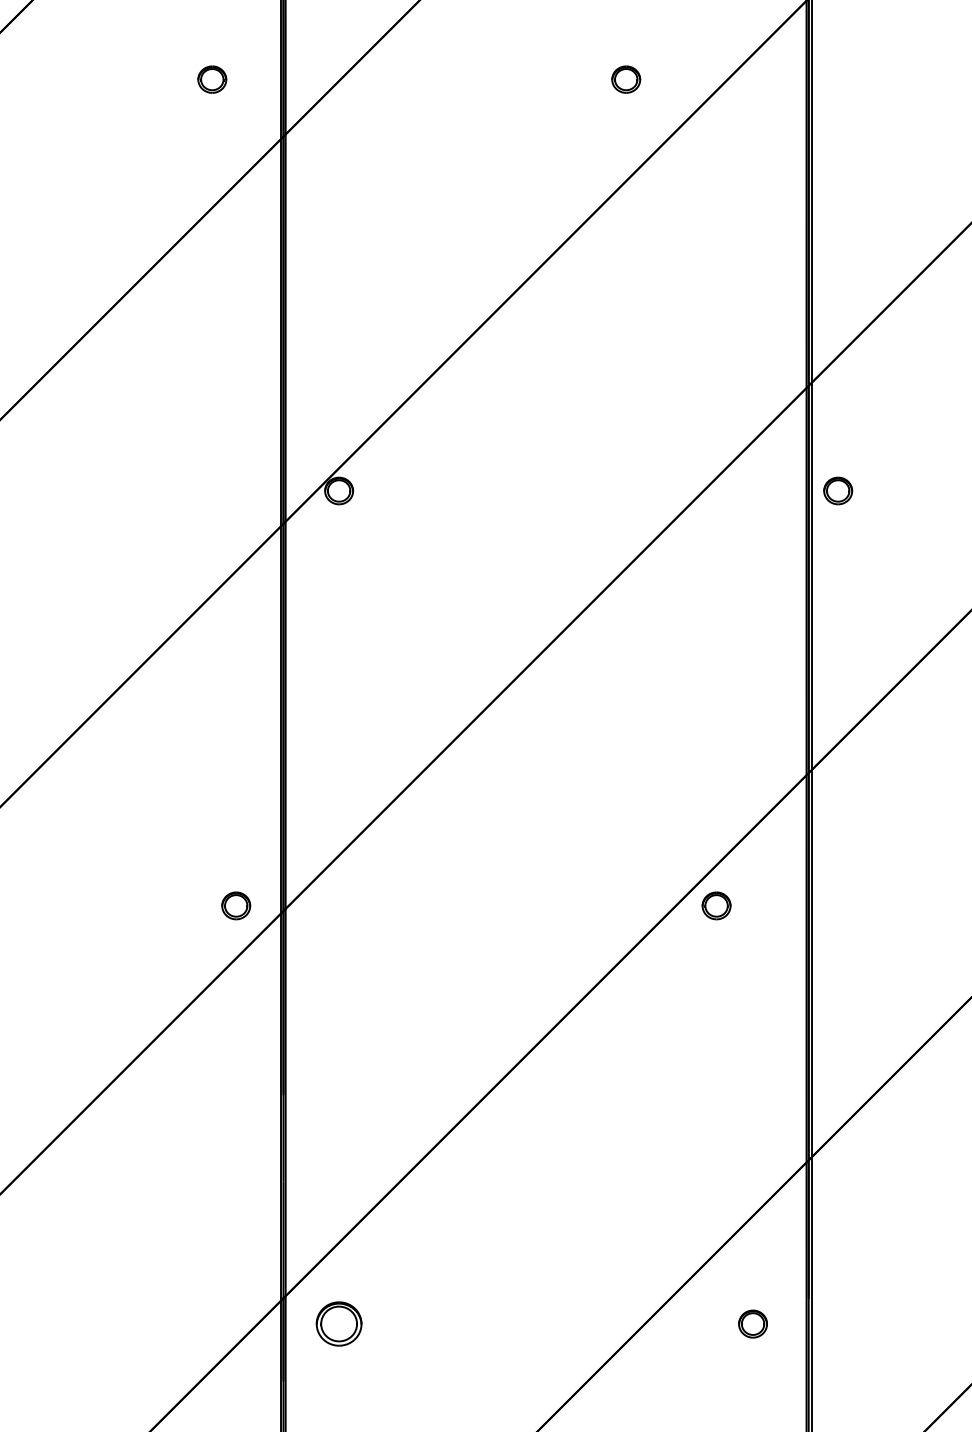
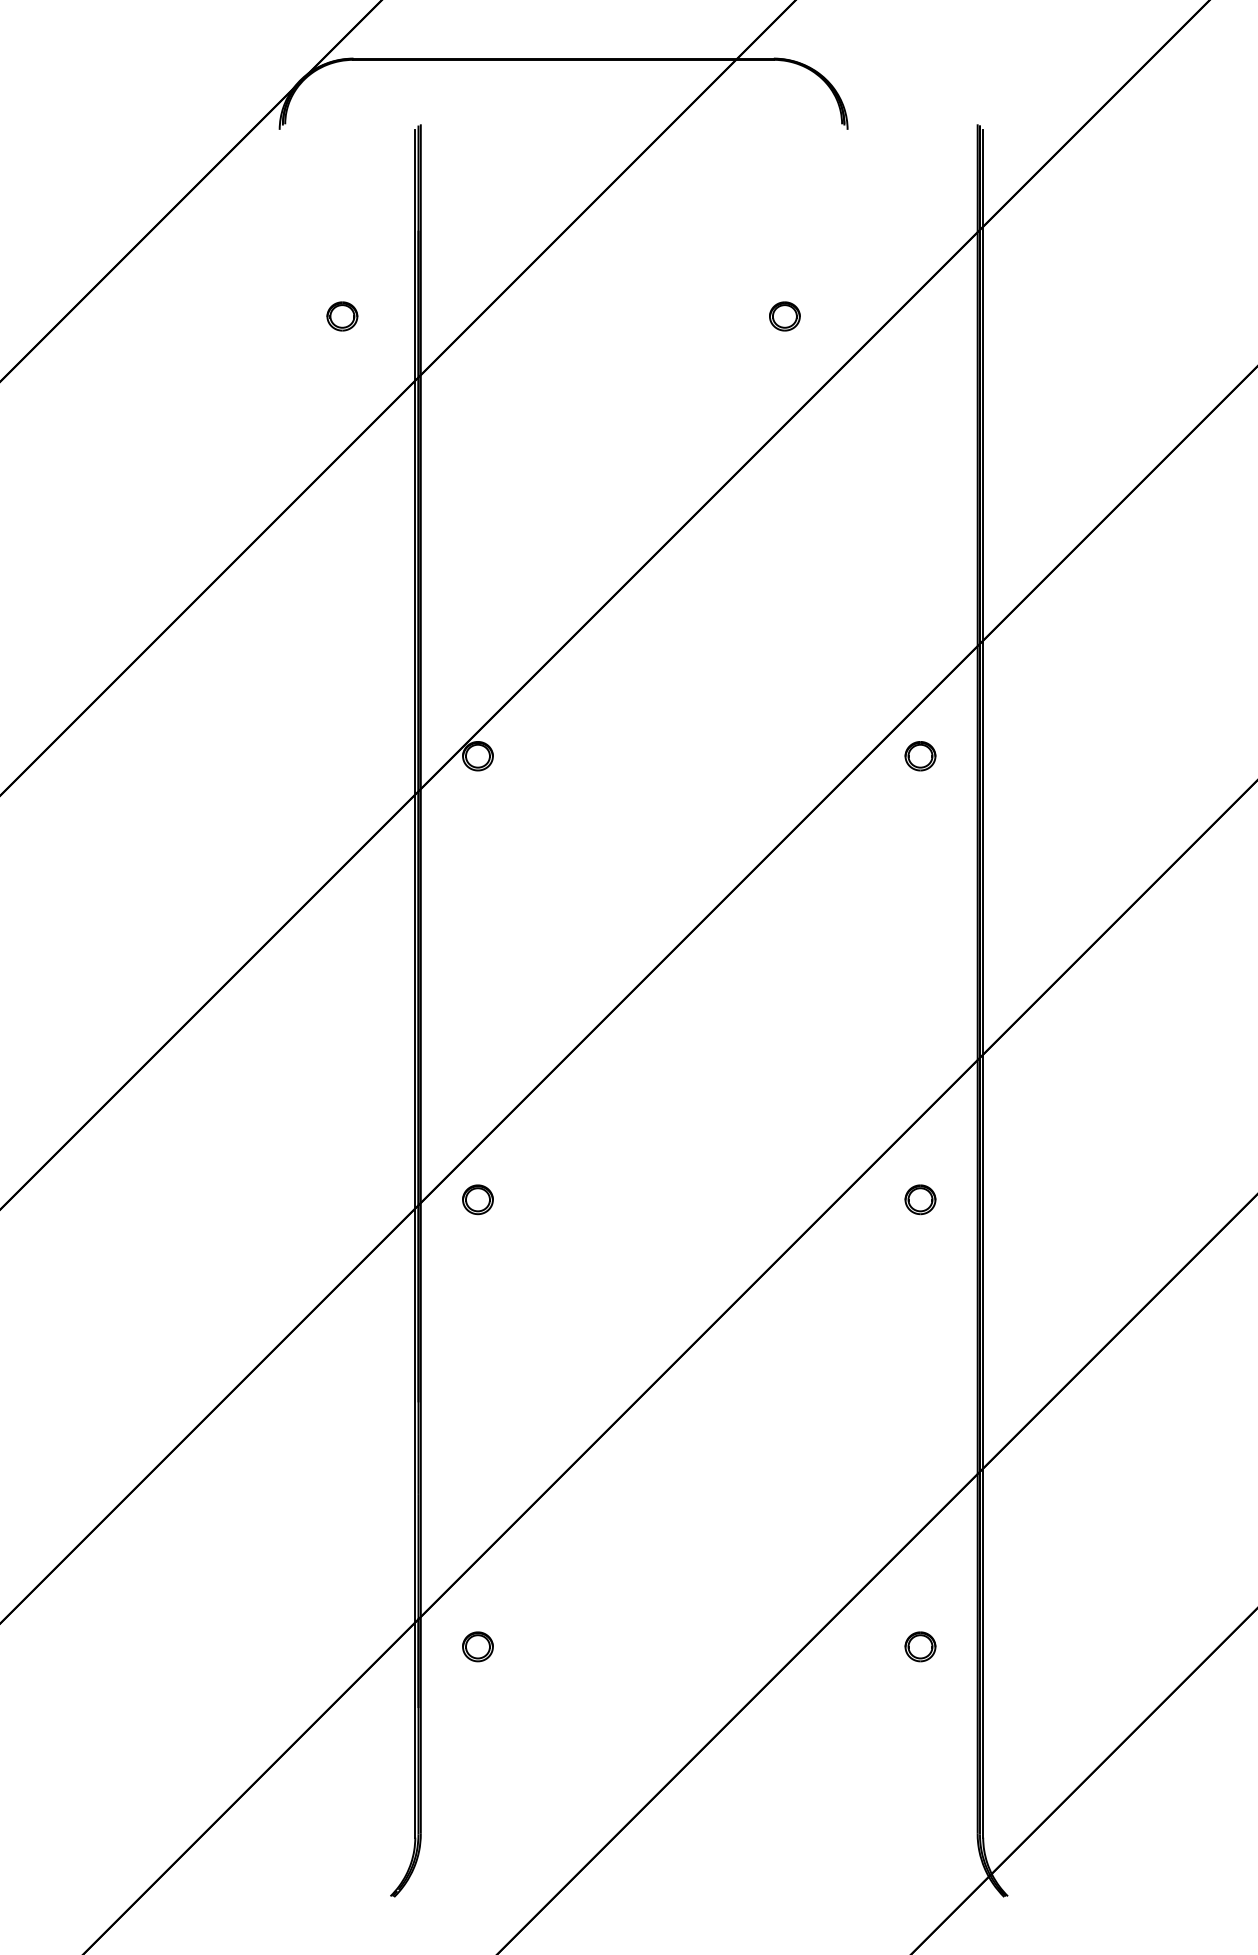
part: (838, 491) -> (920, 756), moved
part: (235, 905) -> (477, 1199), moved
part: (716, 905) -> (920, 1199), moved
part: (338, 1323) -> (477, 1646), size x0.62

